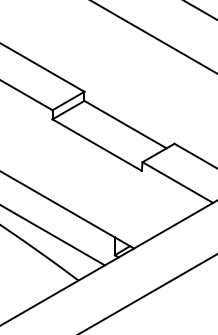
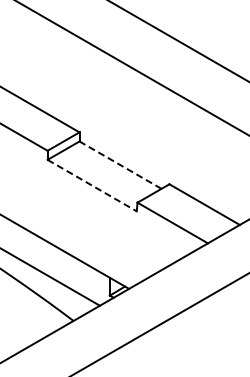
line: (125, 123) -> (120, 164), solid -> dashed
line: (97, 145) -> (92, 185), solid -> dashed

